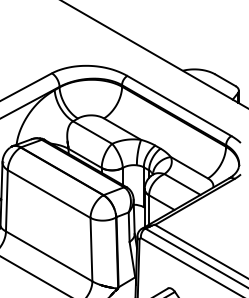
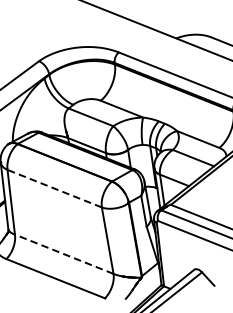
line: (49, 194) -> (55, 189), solid -> dashed
line: (49, 256) -> (64, 254), solid -> dashed

